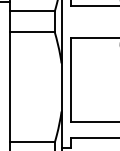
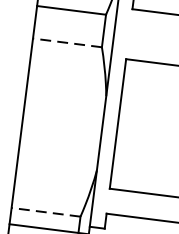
line: (31, 32) -> (65, 42), solid -> dashed
line: (31, 142) -> (44, 212), solid -> dashed

